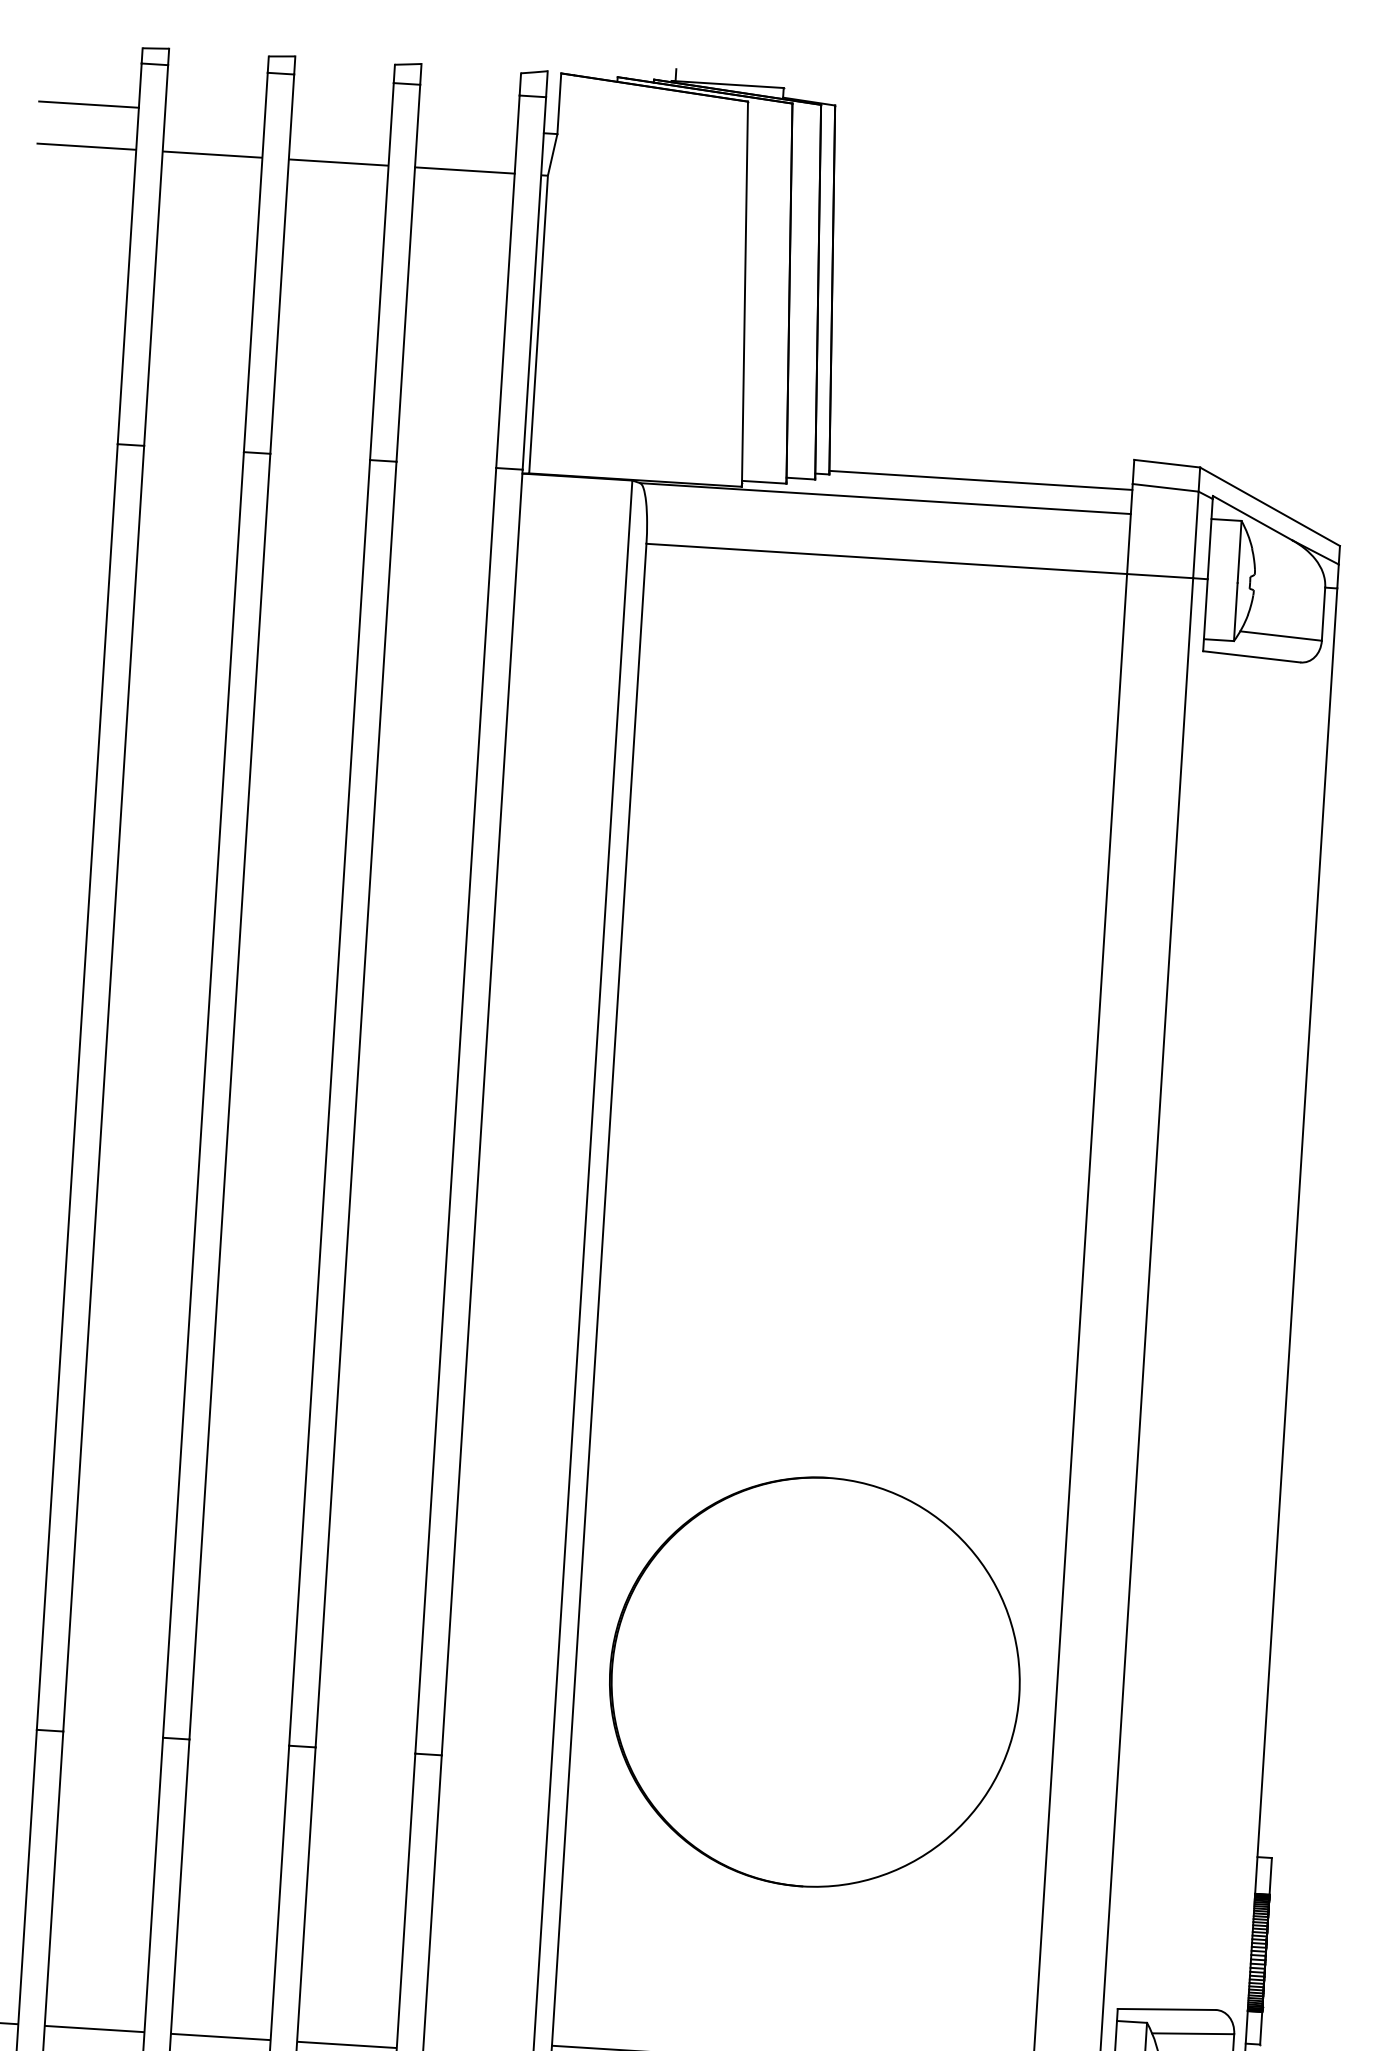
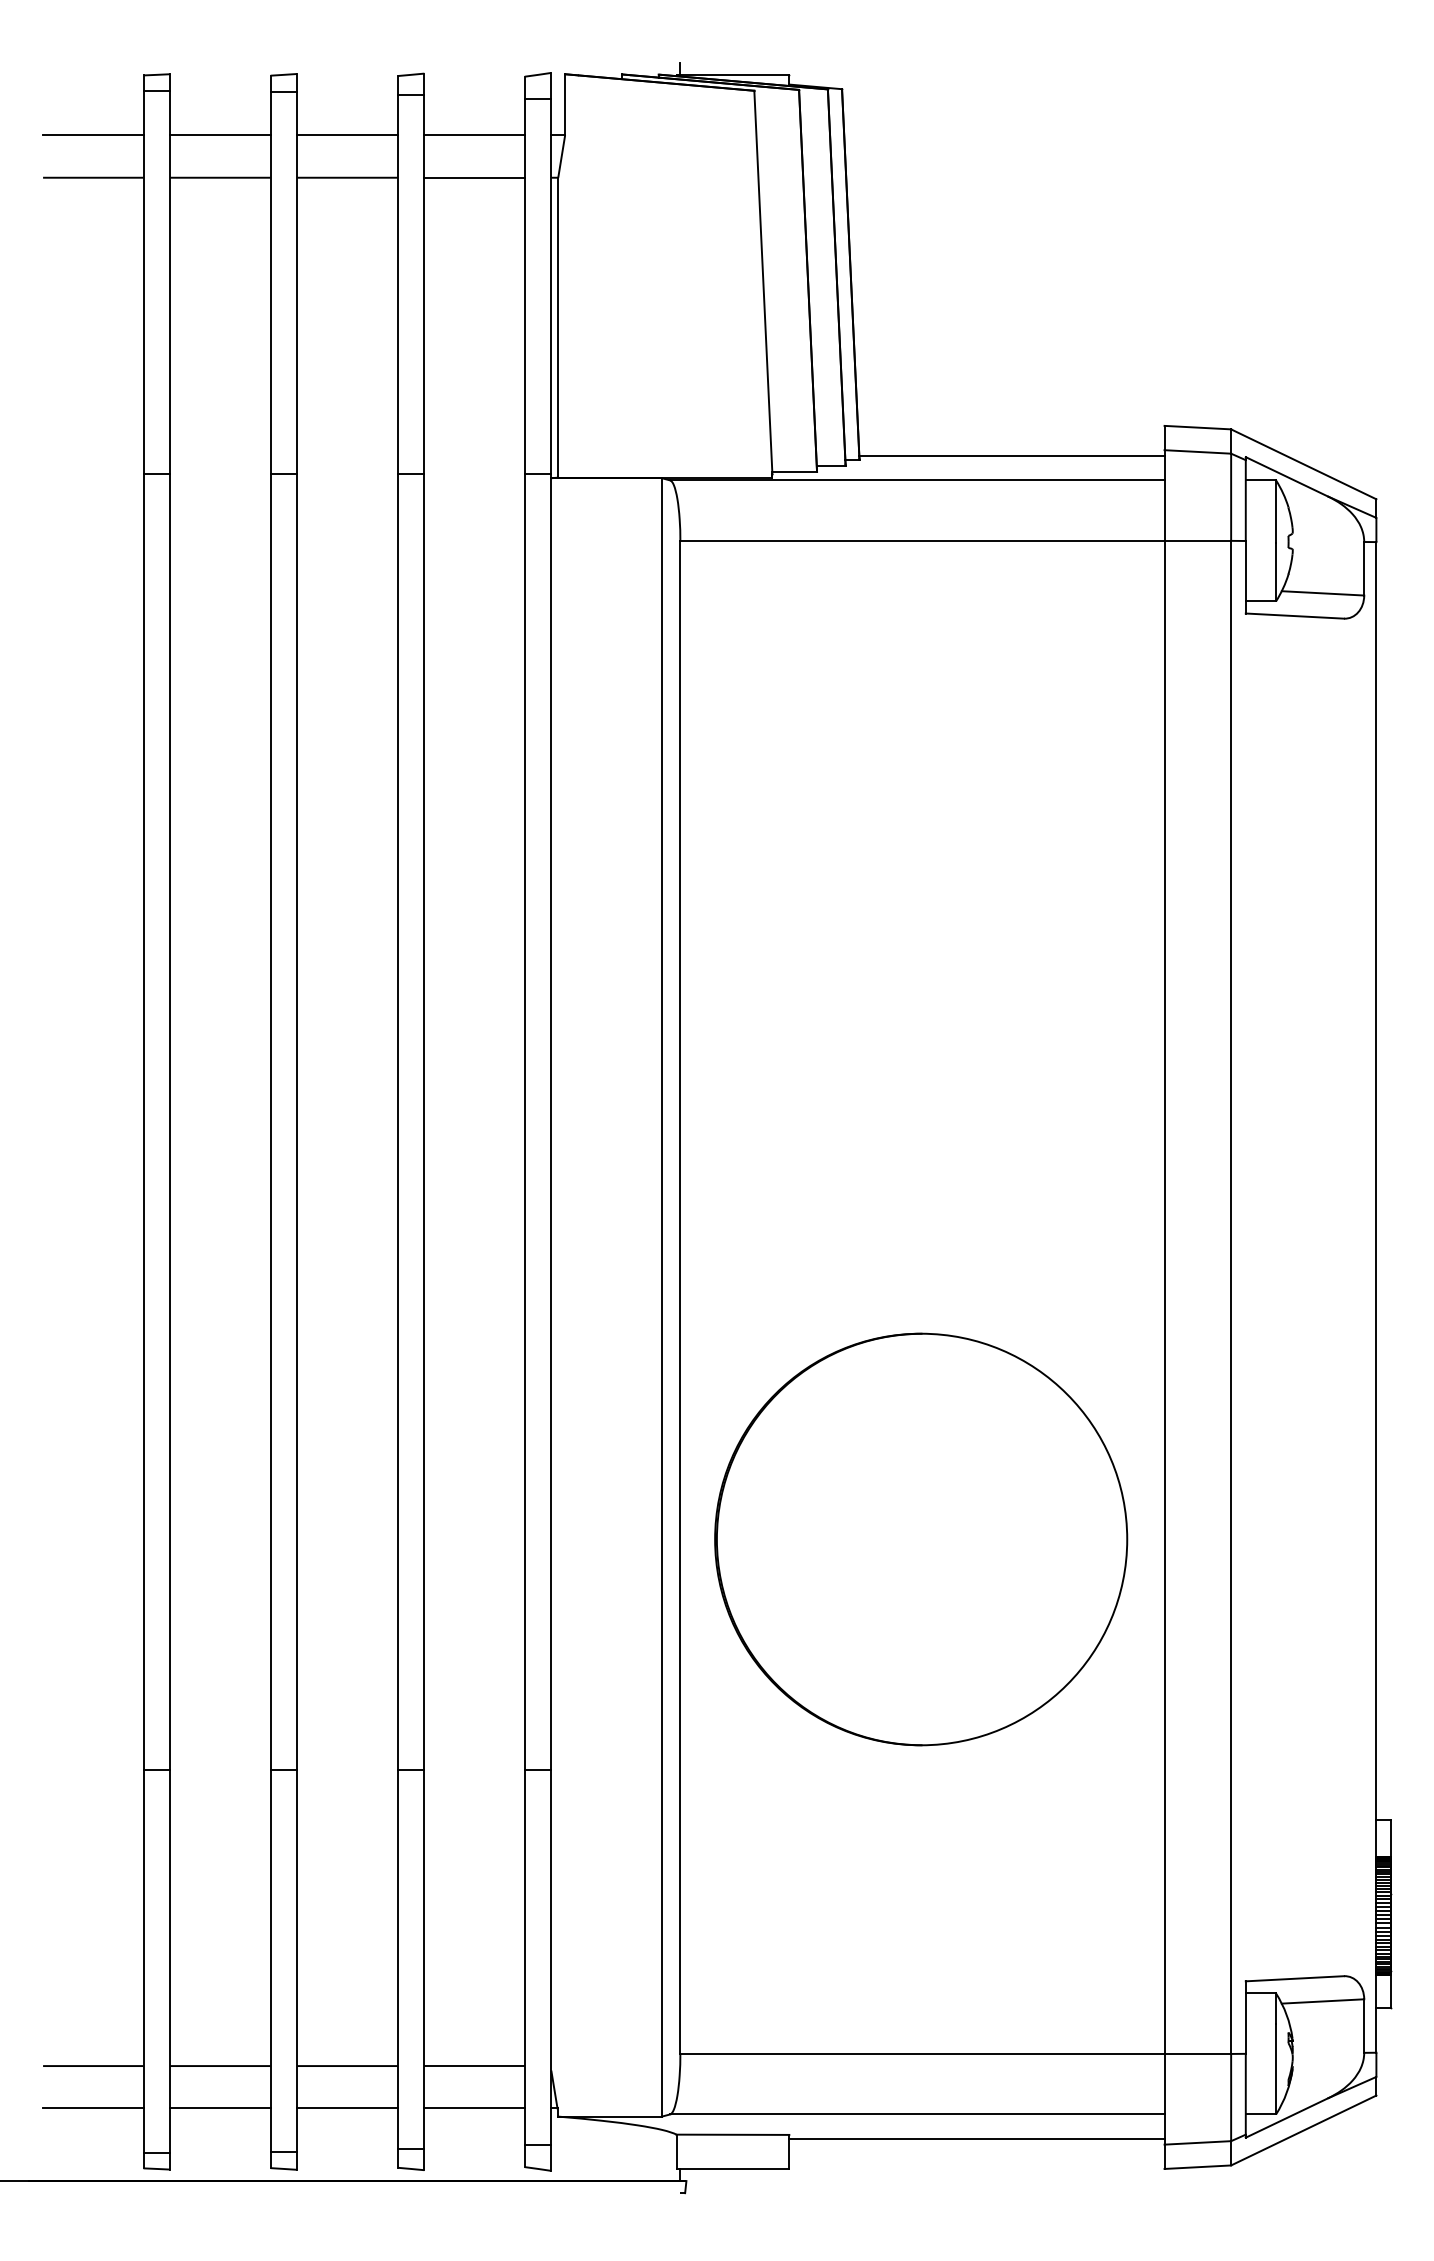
line: (215, 112) -> (220, 135), added
line: (341, 120) -> (347, 135), added
line: (467, 128) -> (474, 135), added
part: (815, 1682) -> (921, 1539), moved

